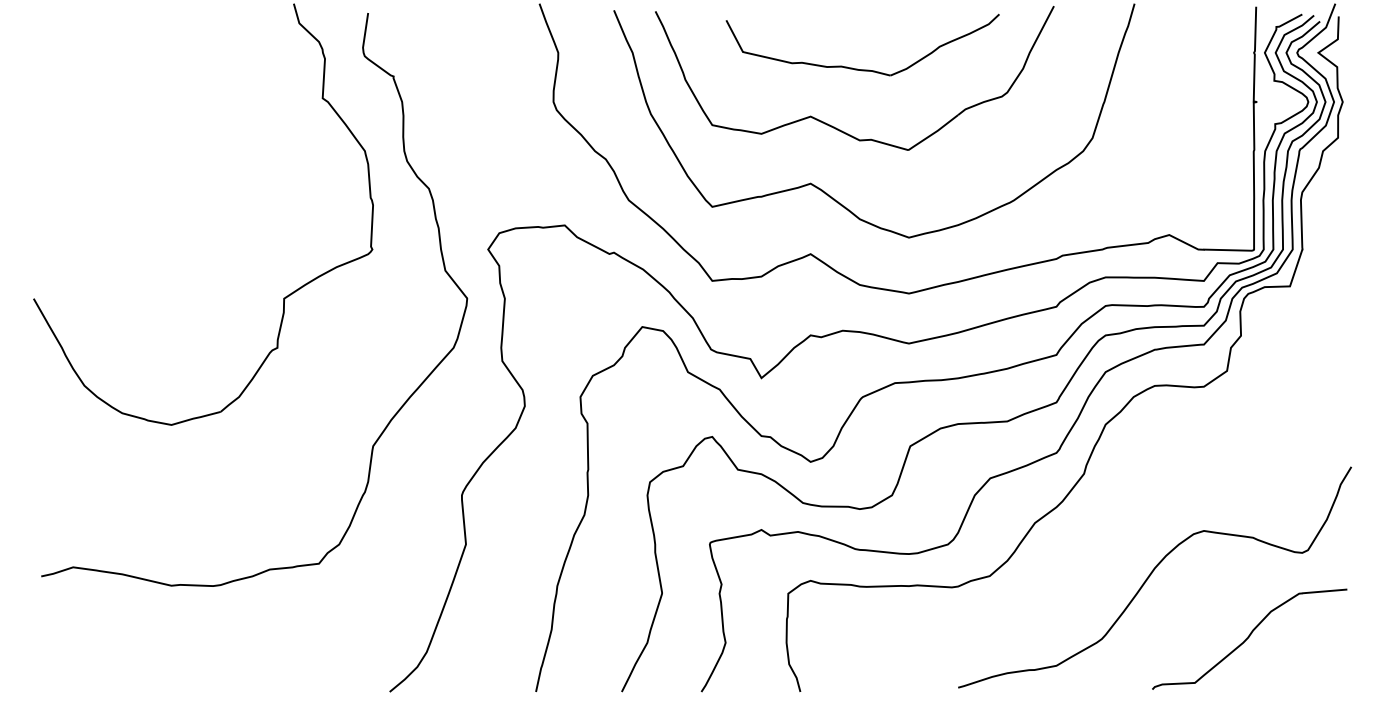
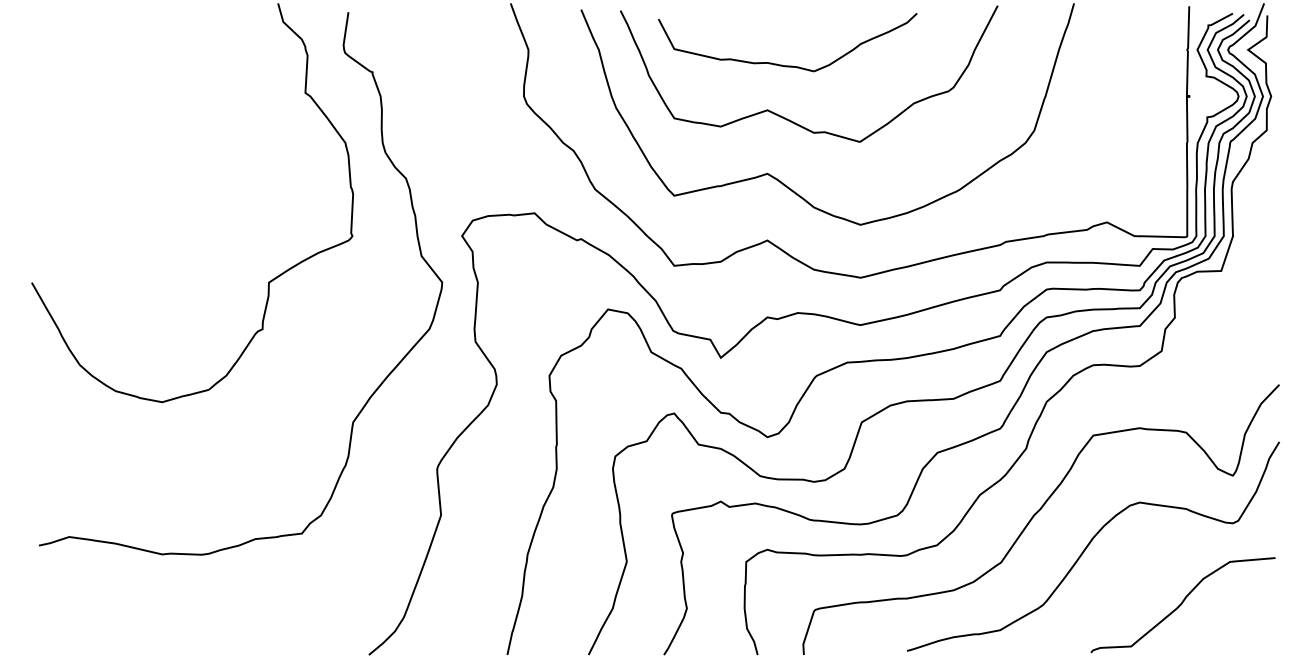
part: (857, 68) -> (782, 64), moved
curve: (1094, 543) -> (1036, 514), added

